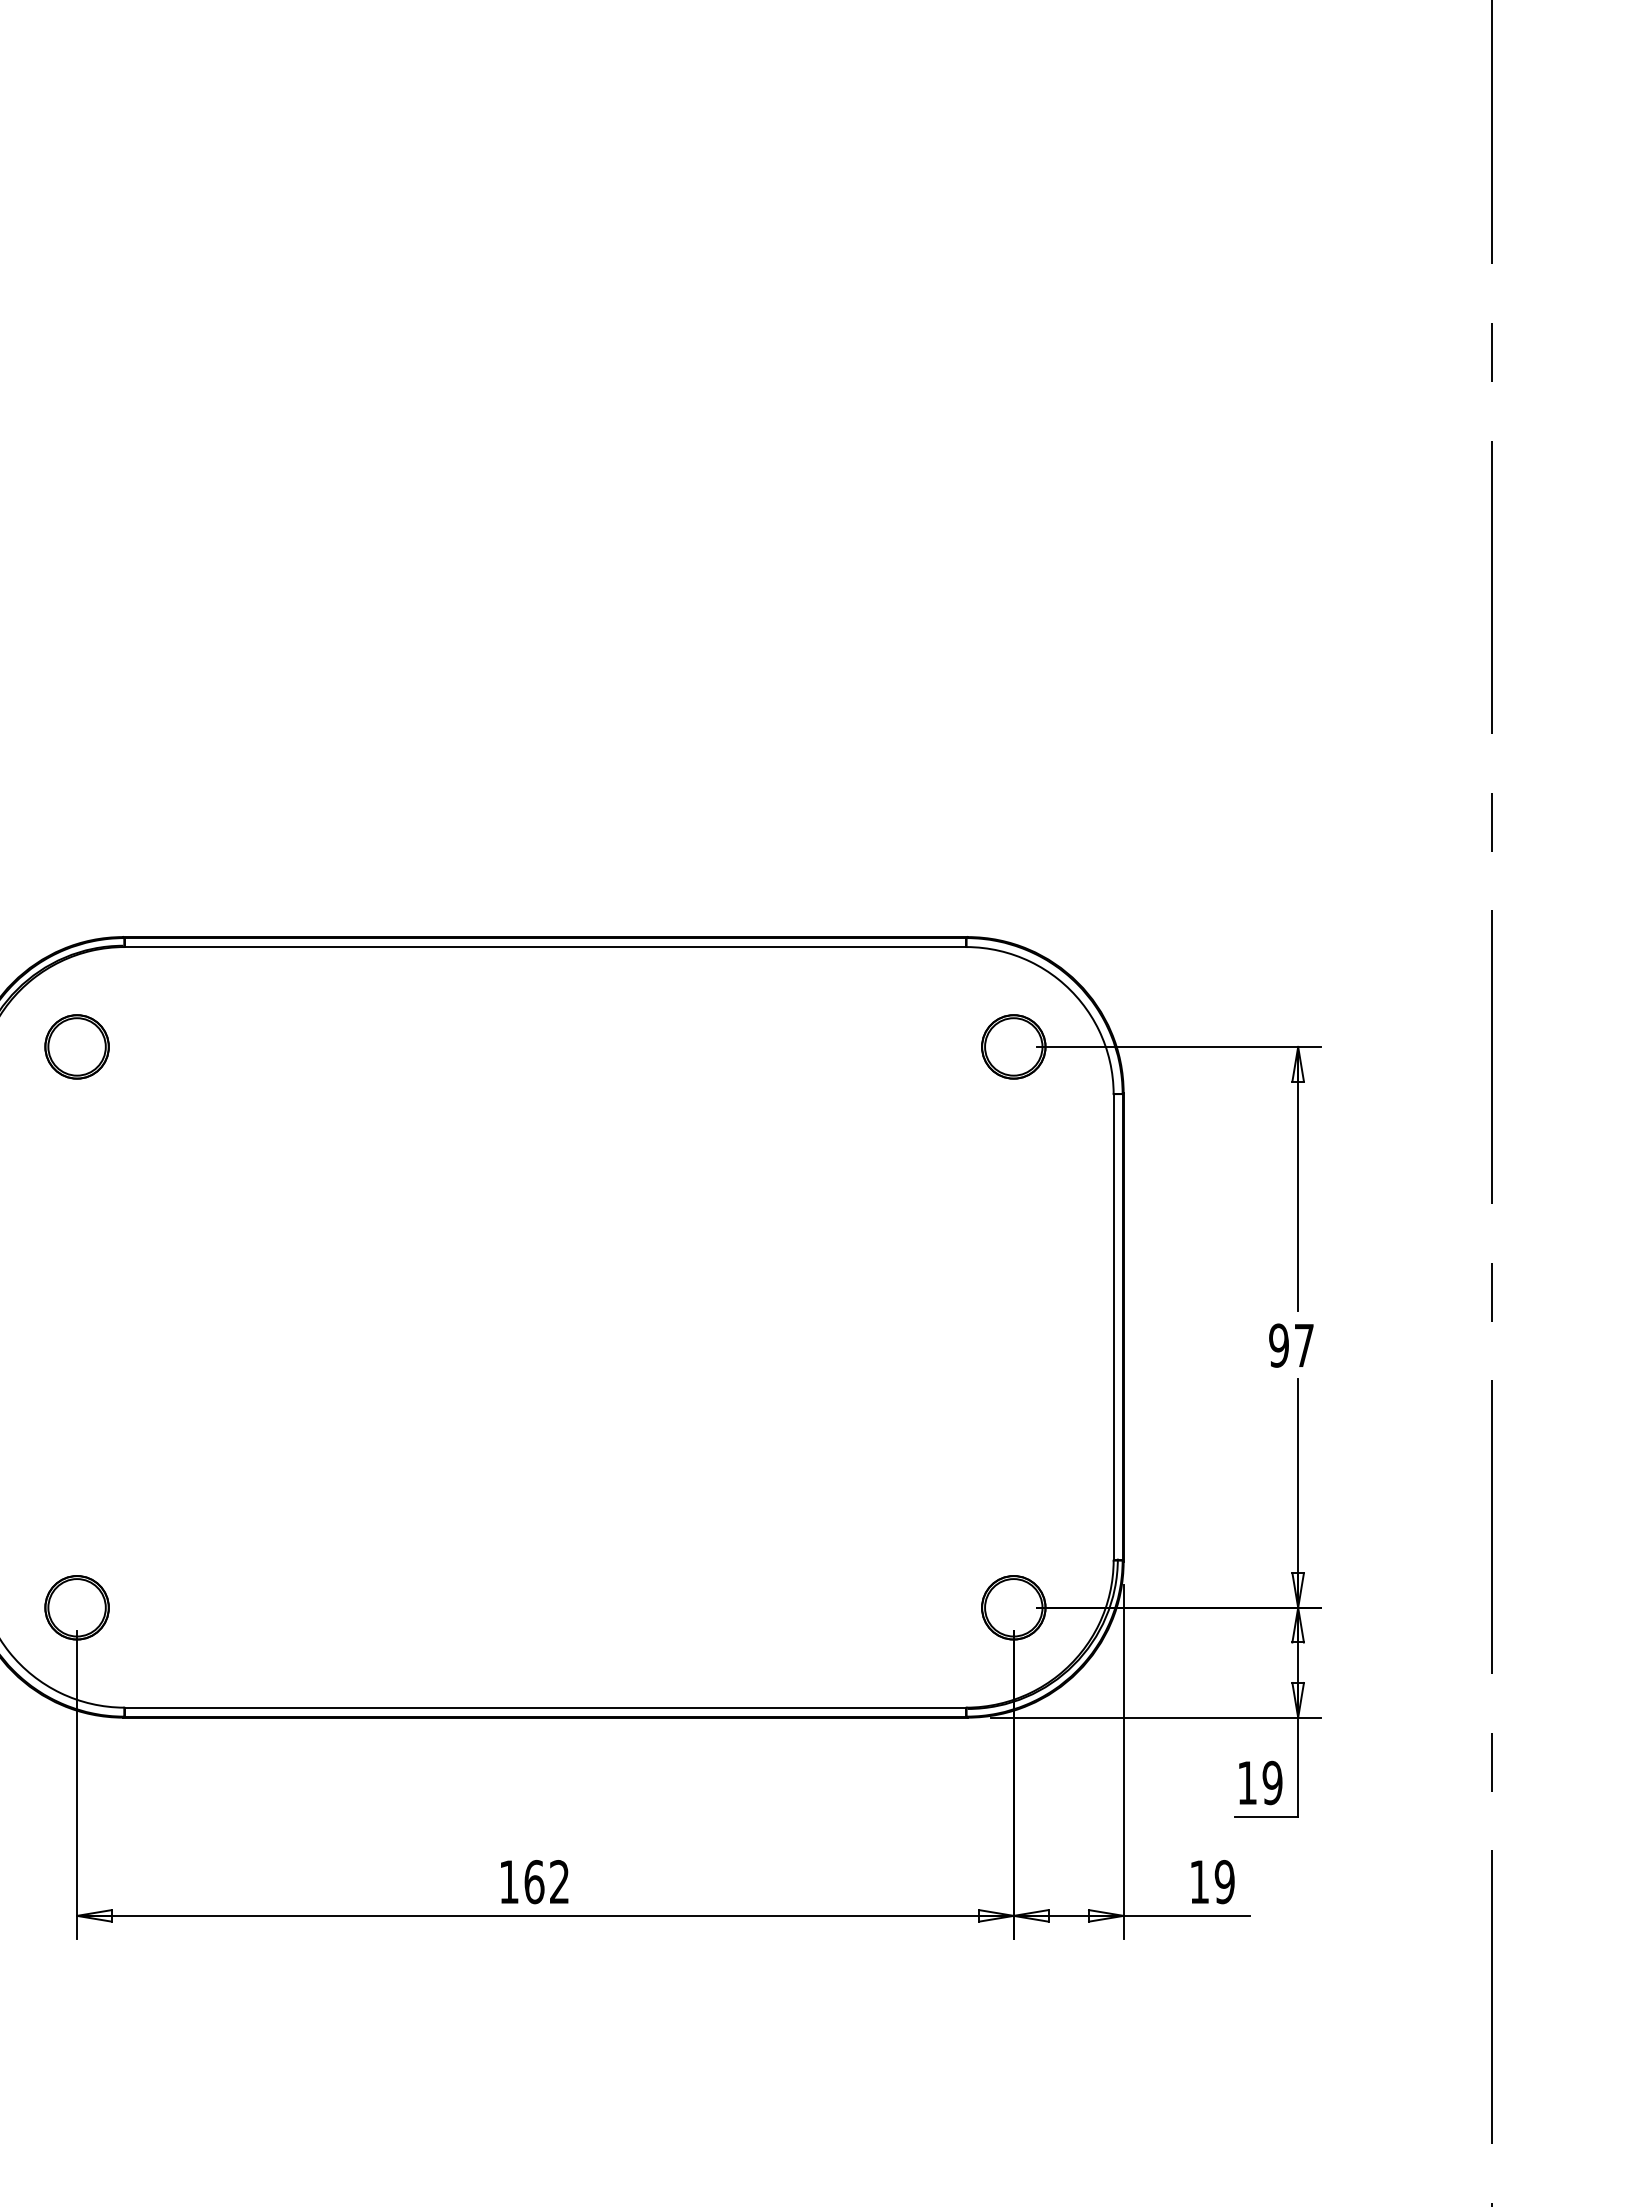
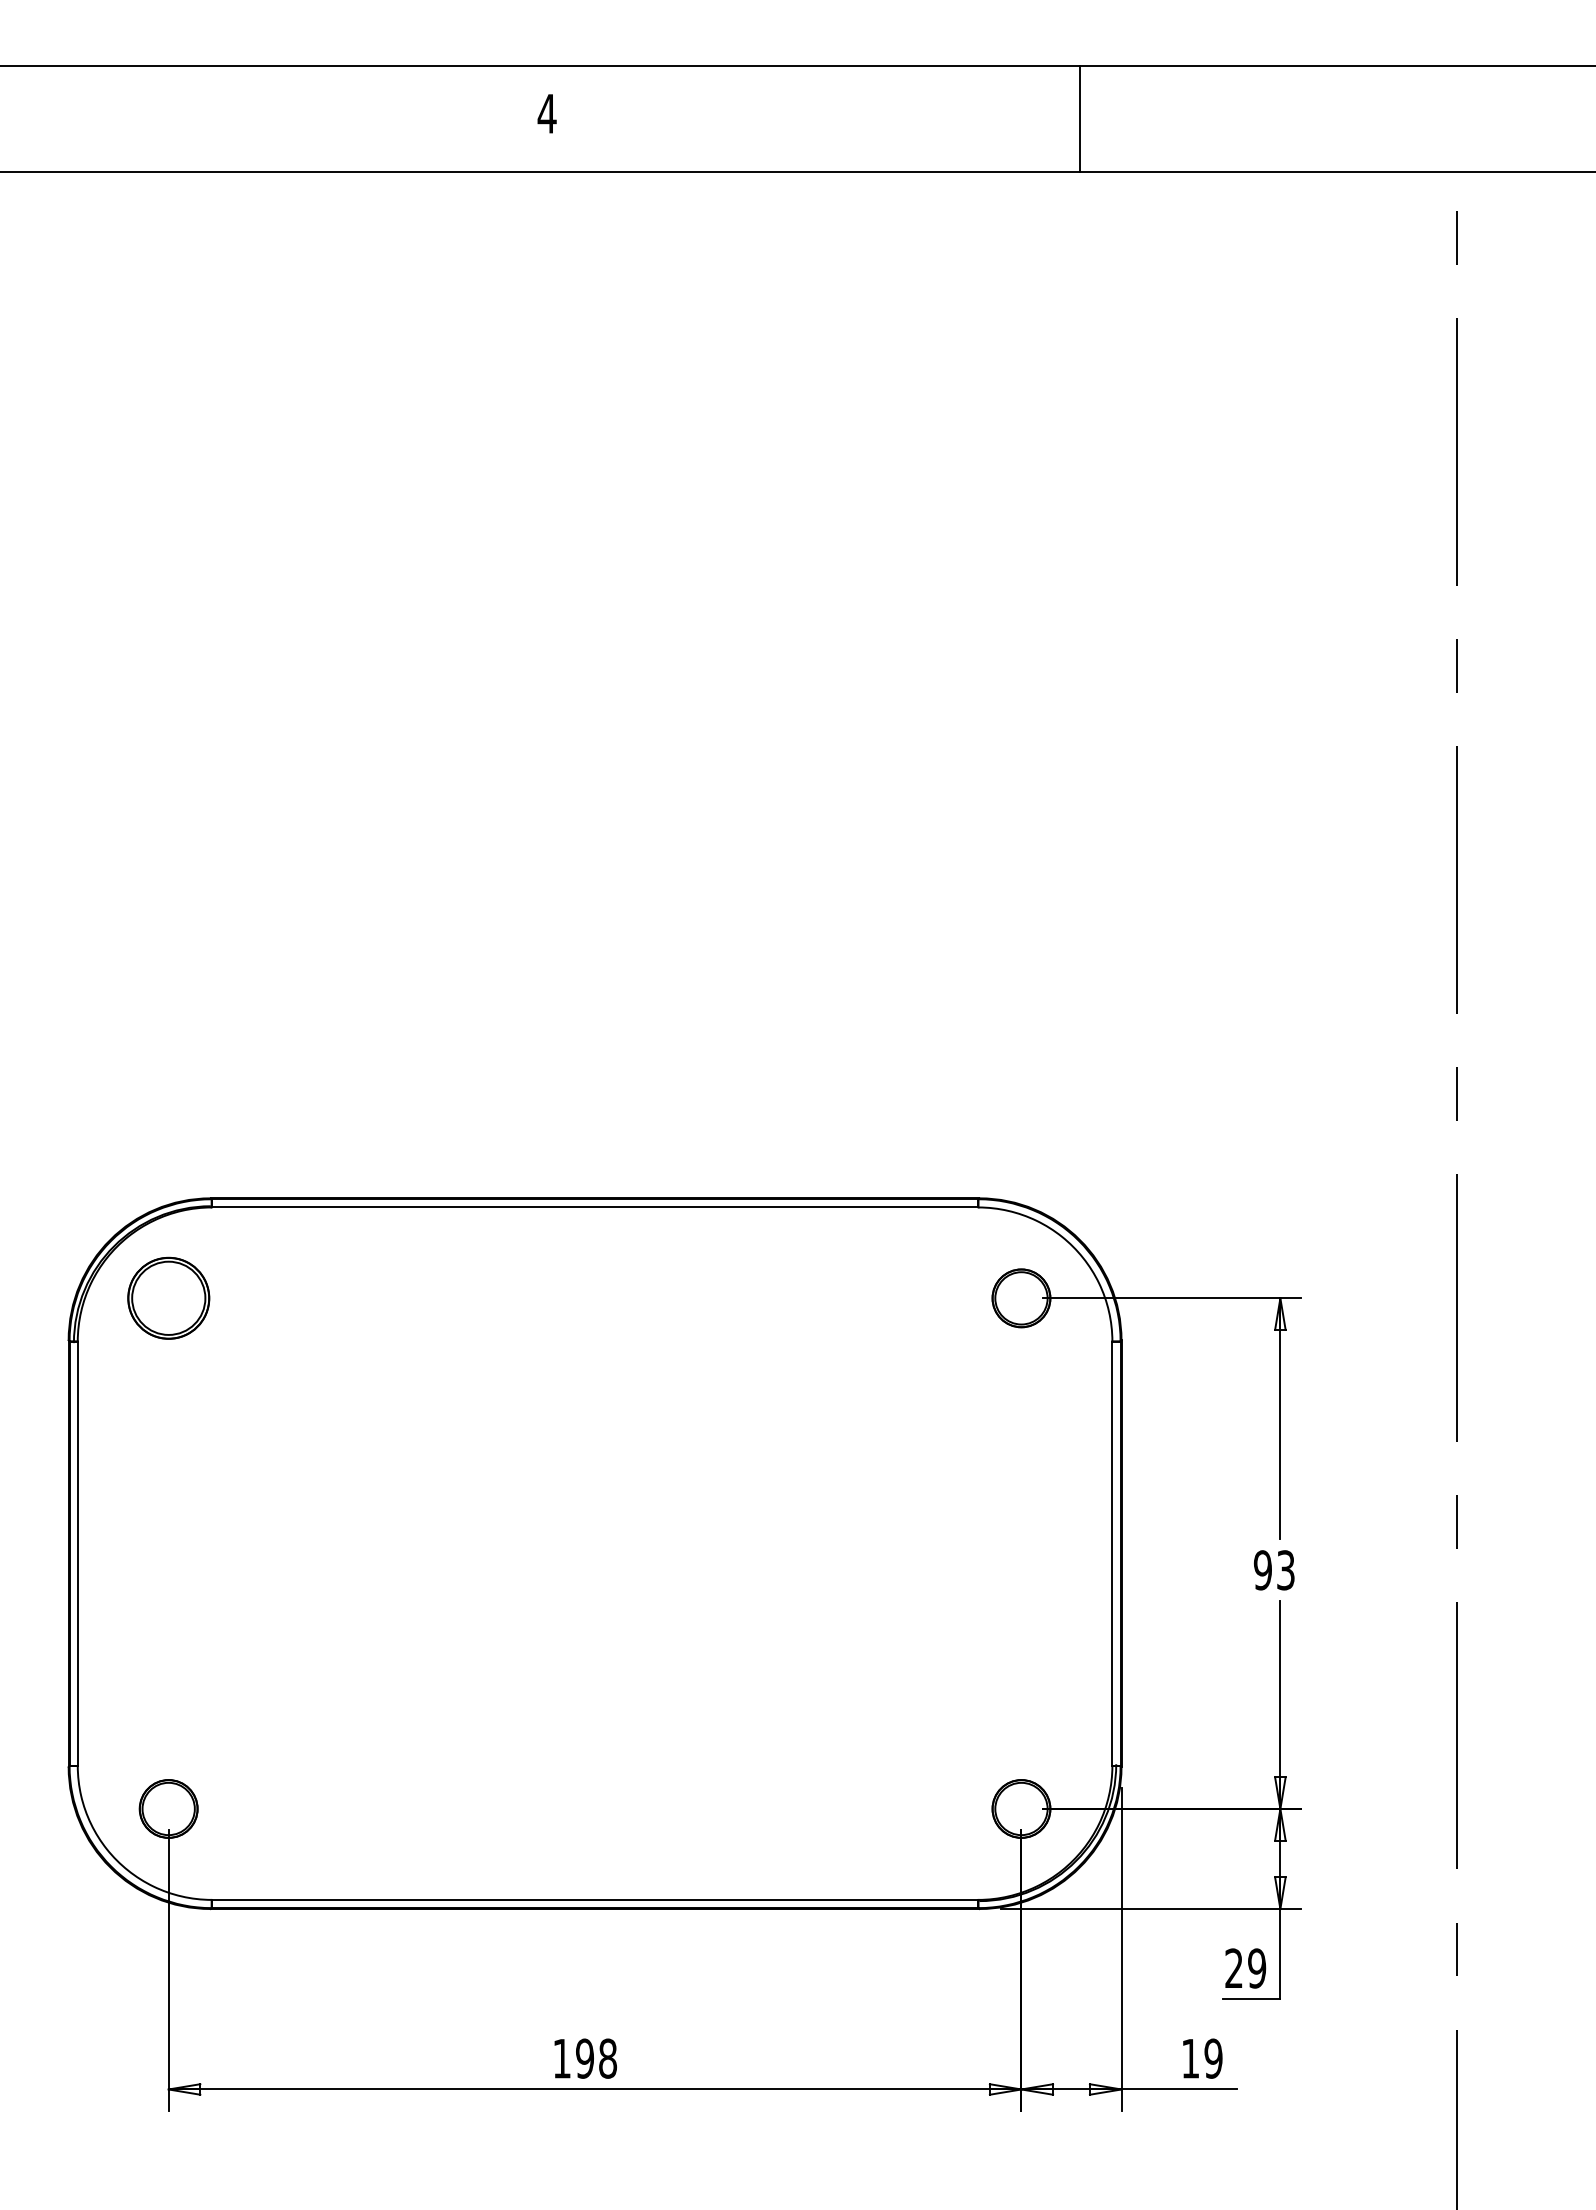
part: (76, 1047) -> (168, 1298), size x1.4
text: (1303, 1345) -> (1285, 1570), 97 -> 93
text: (1246, 1781) -> (1233, 1967), 19 -> 29
text: (546, 1881) -> (596, 2058), 162 -> 198

